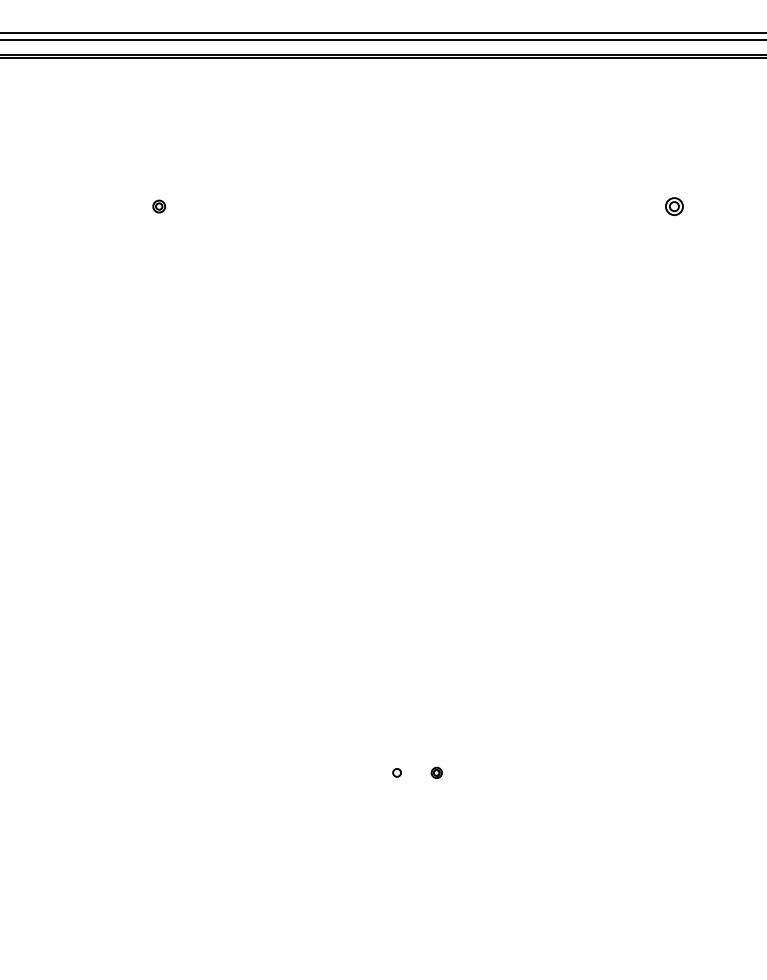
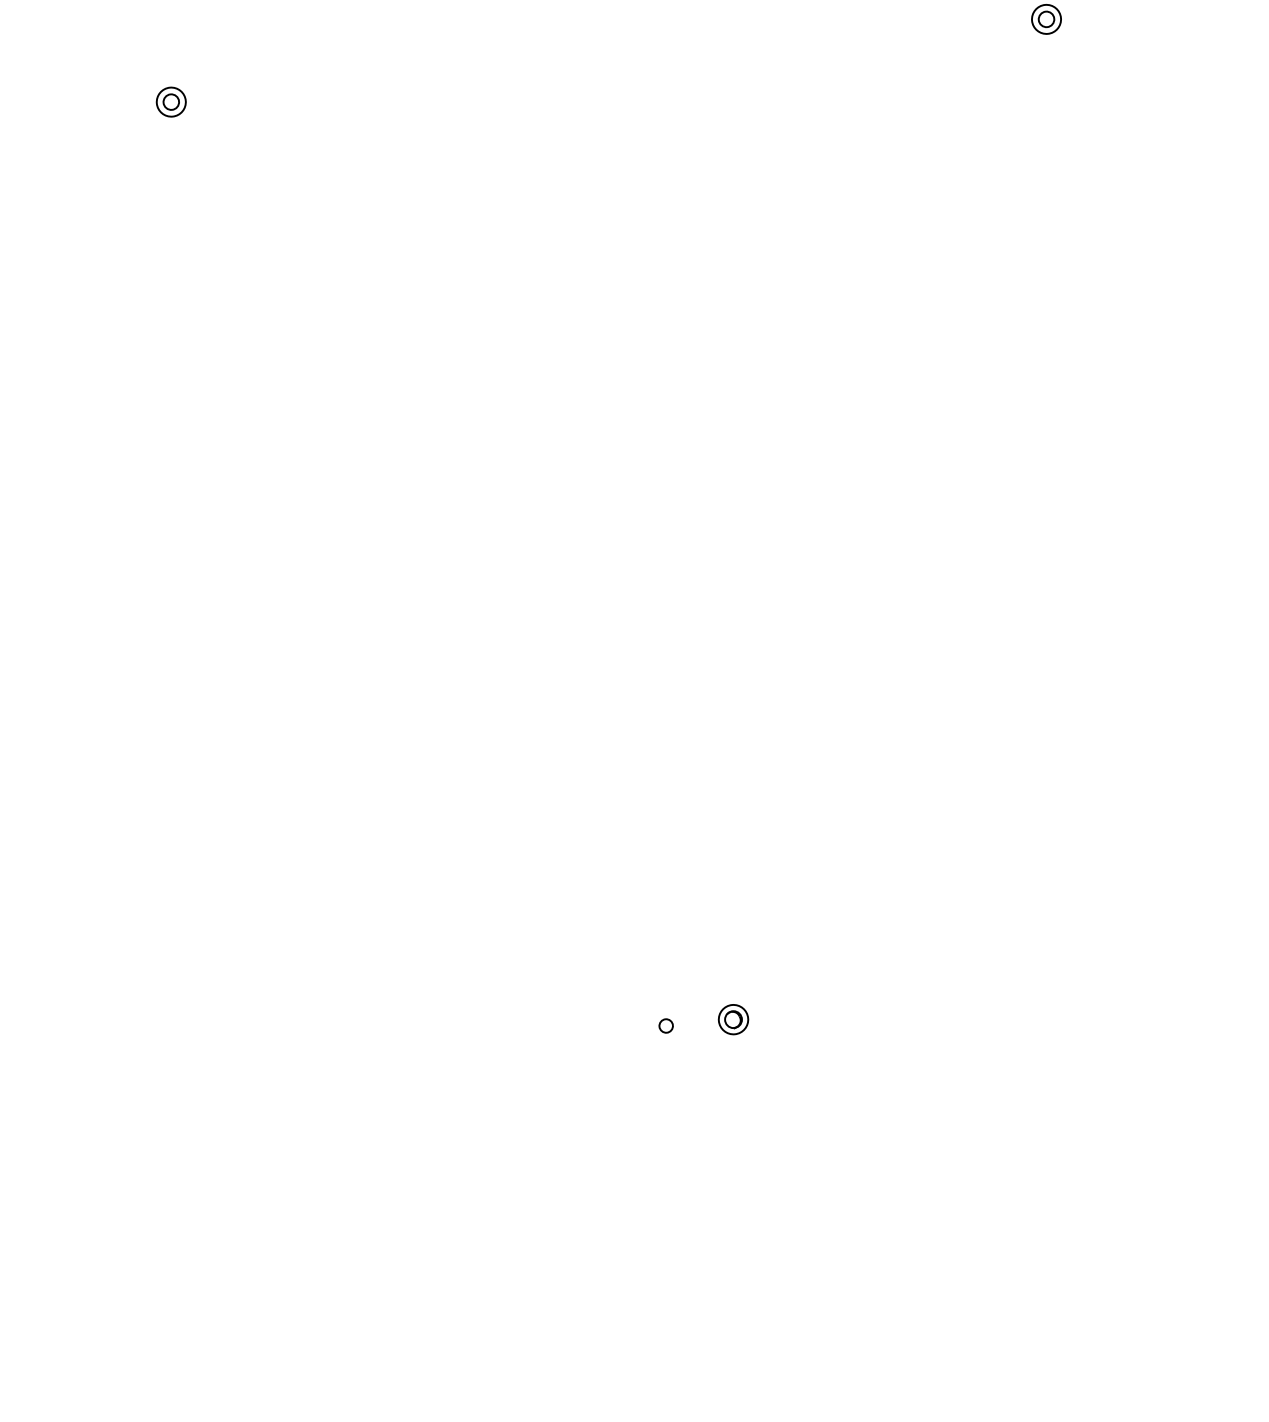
part: (158, 206) -> (169, 102), size x1.43
part: (436, 772) -> (733, 1019), size x1.67

